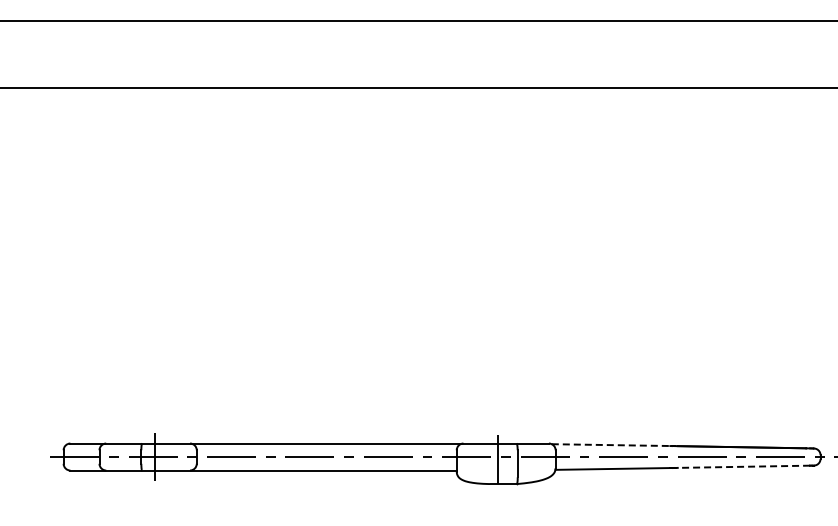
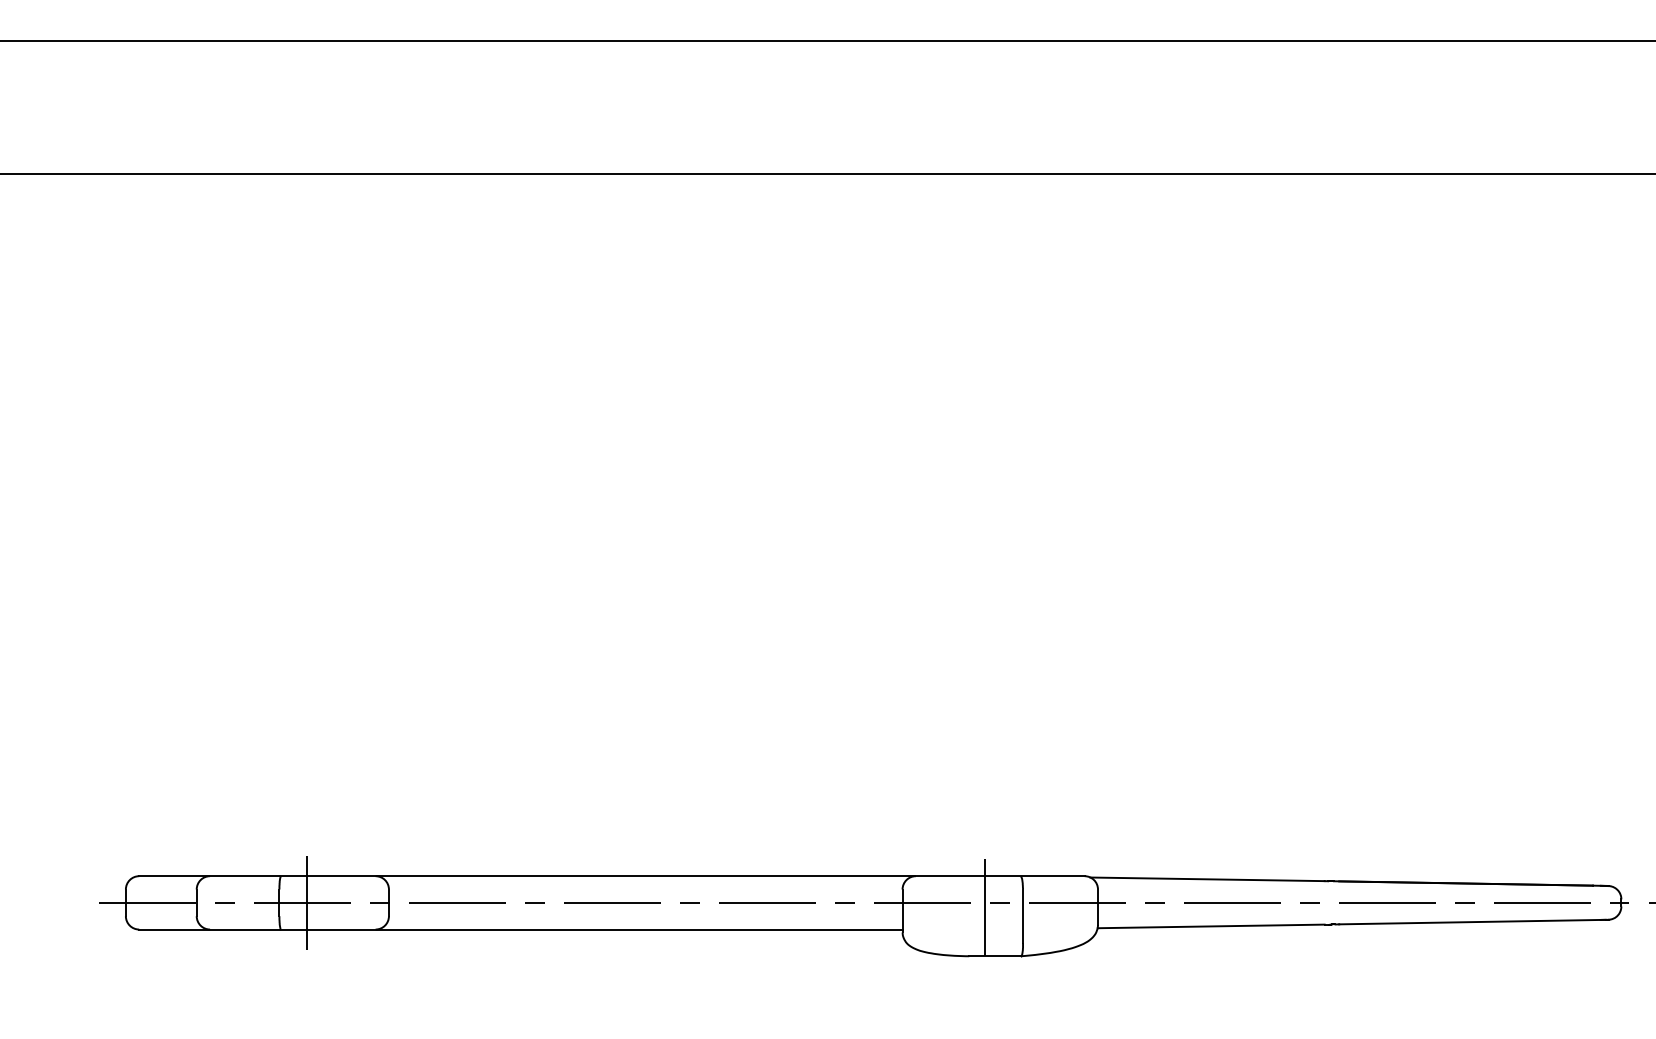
line: (611, 445) -> (1208, 880), dashed -> solid
line: (743, 466) -> (1469, 921), dashed -> solid

